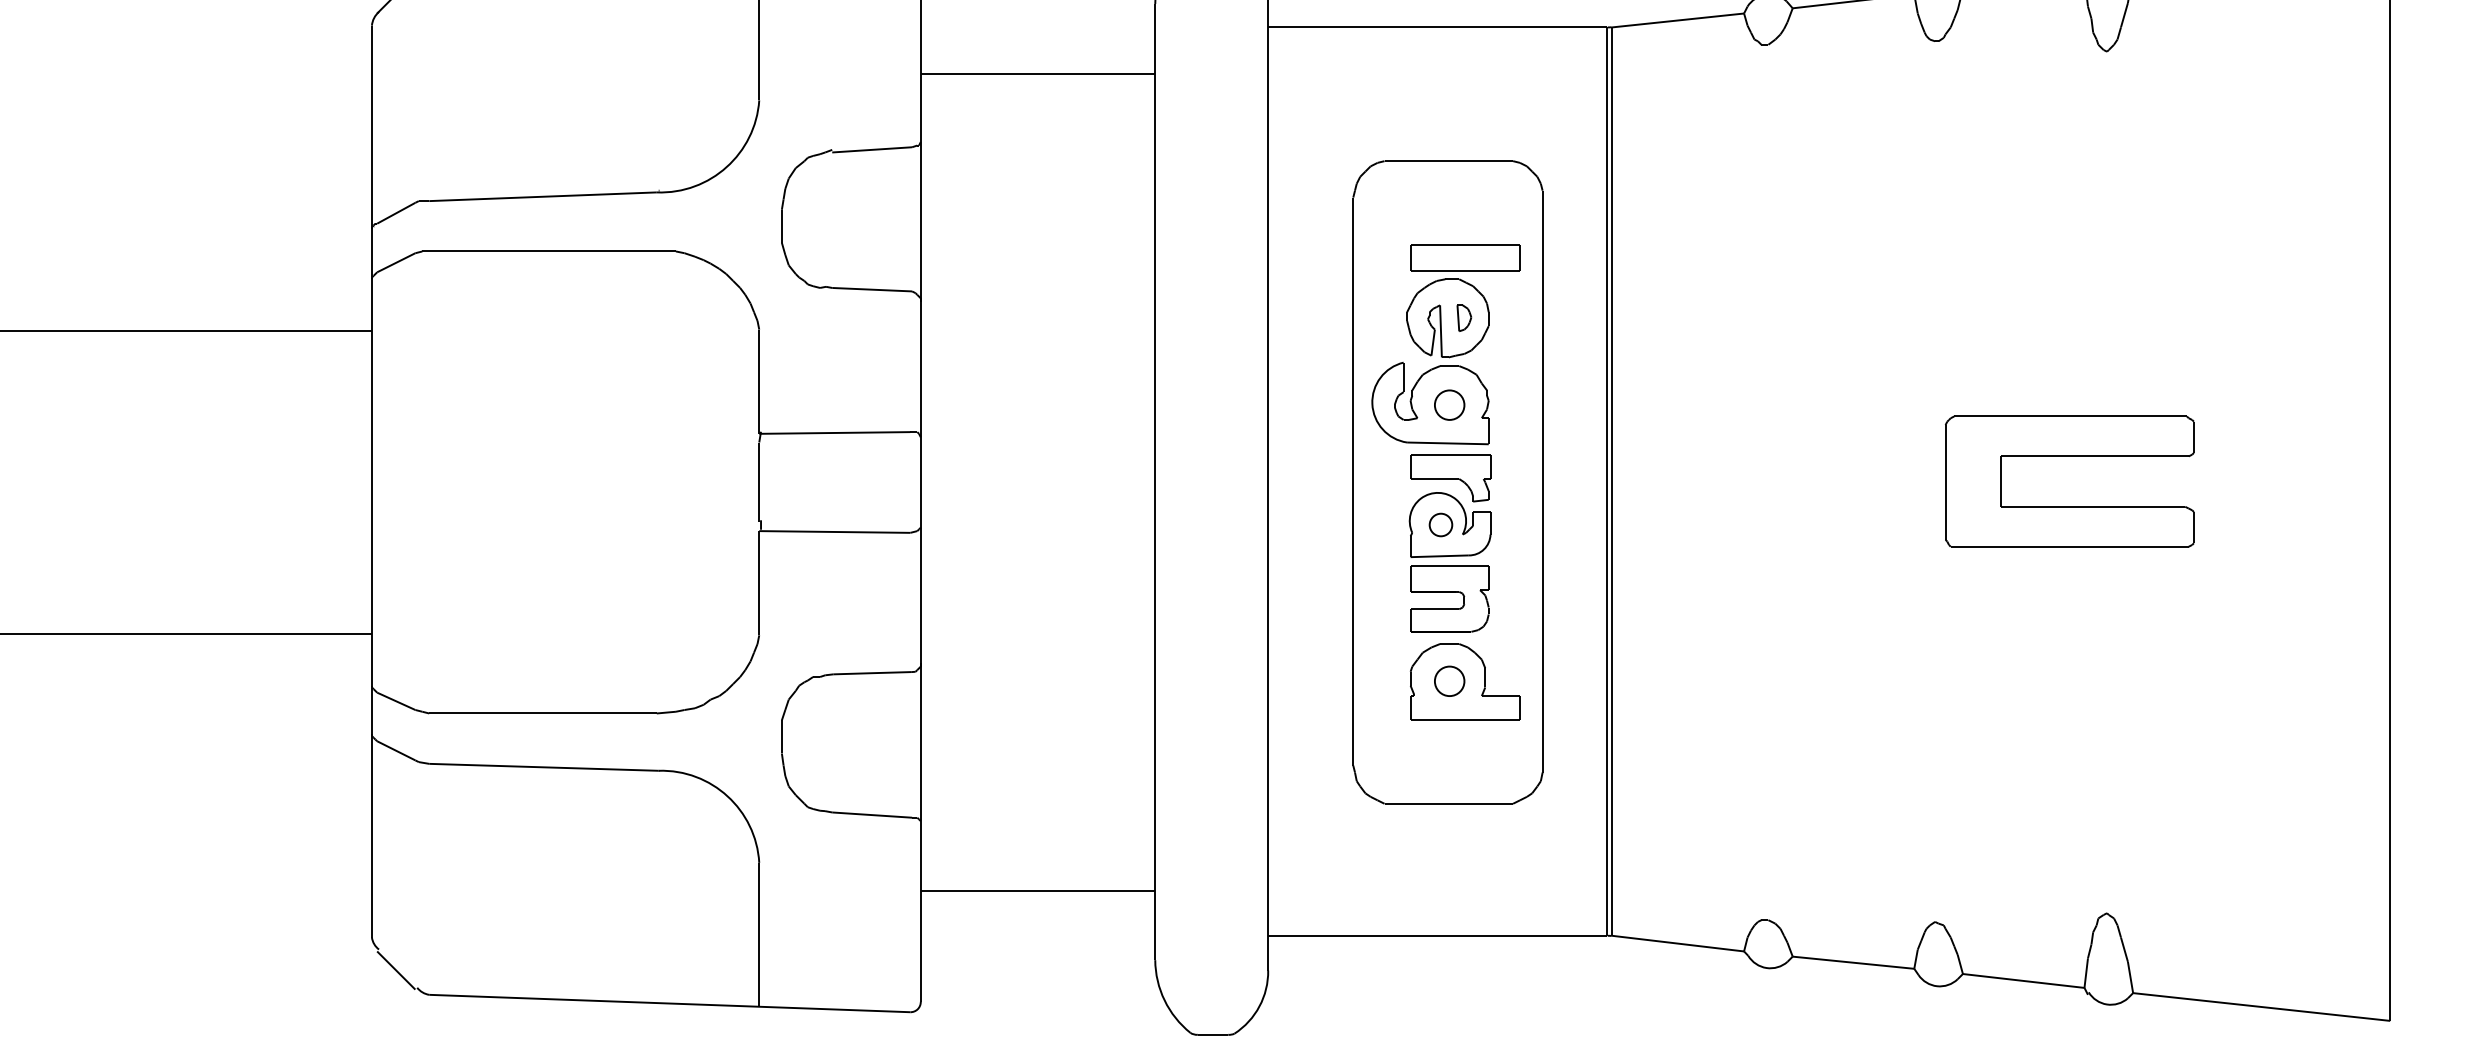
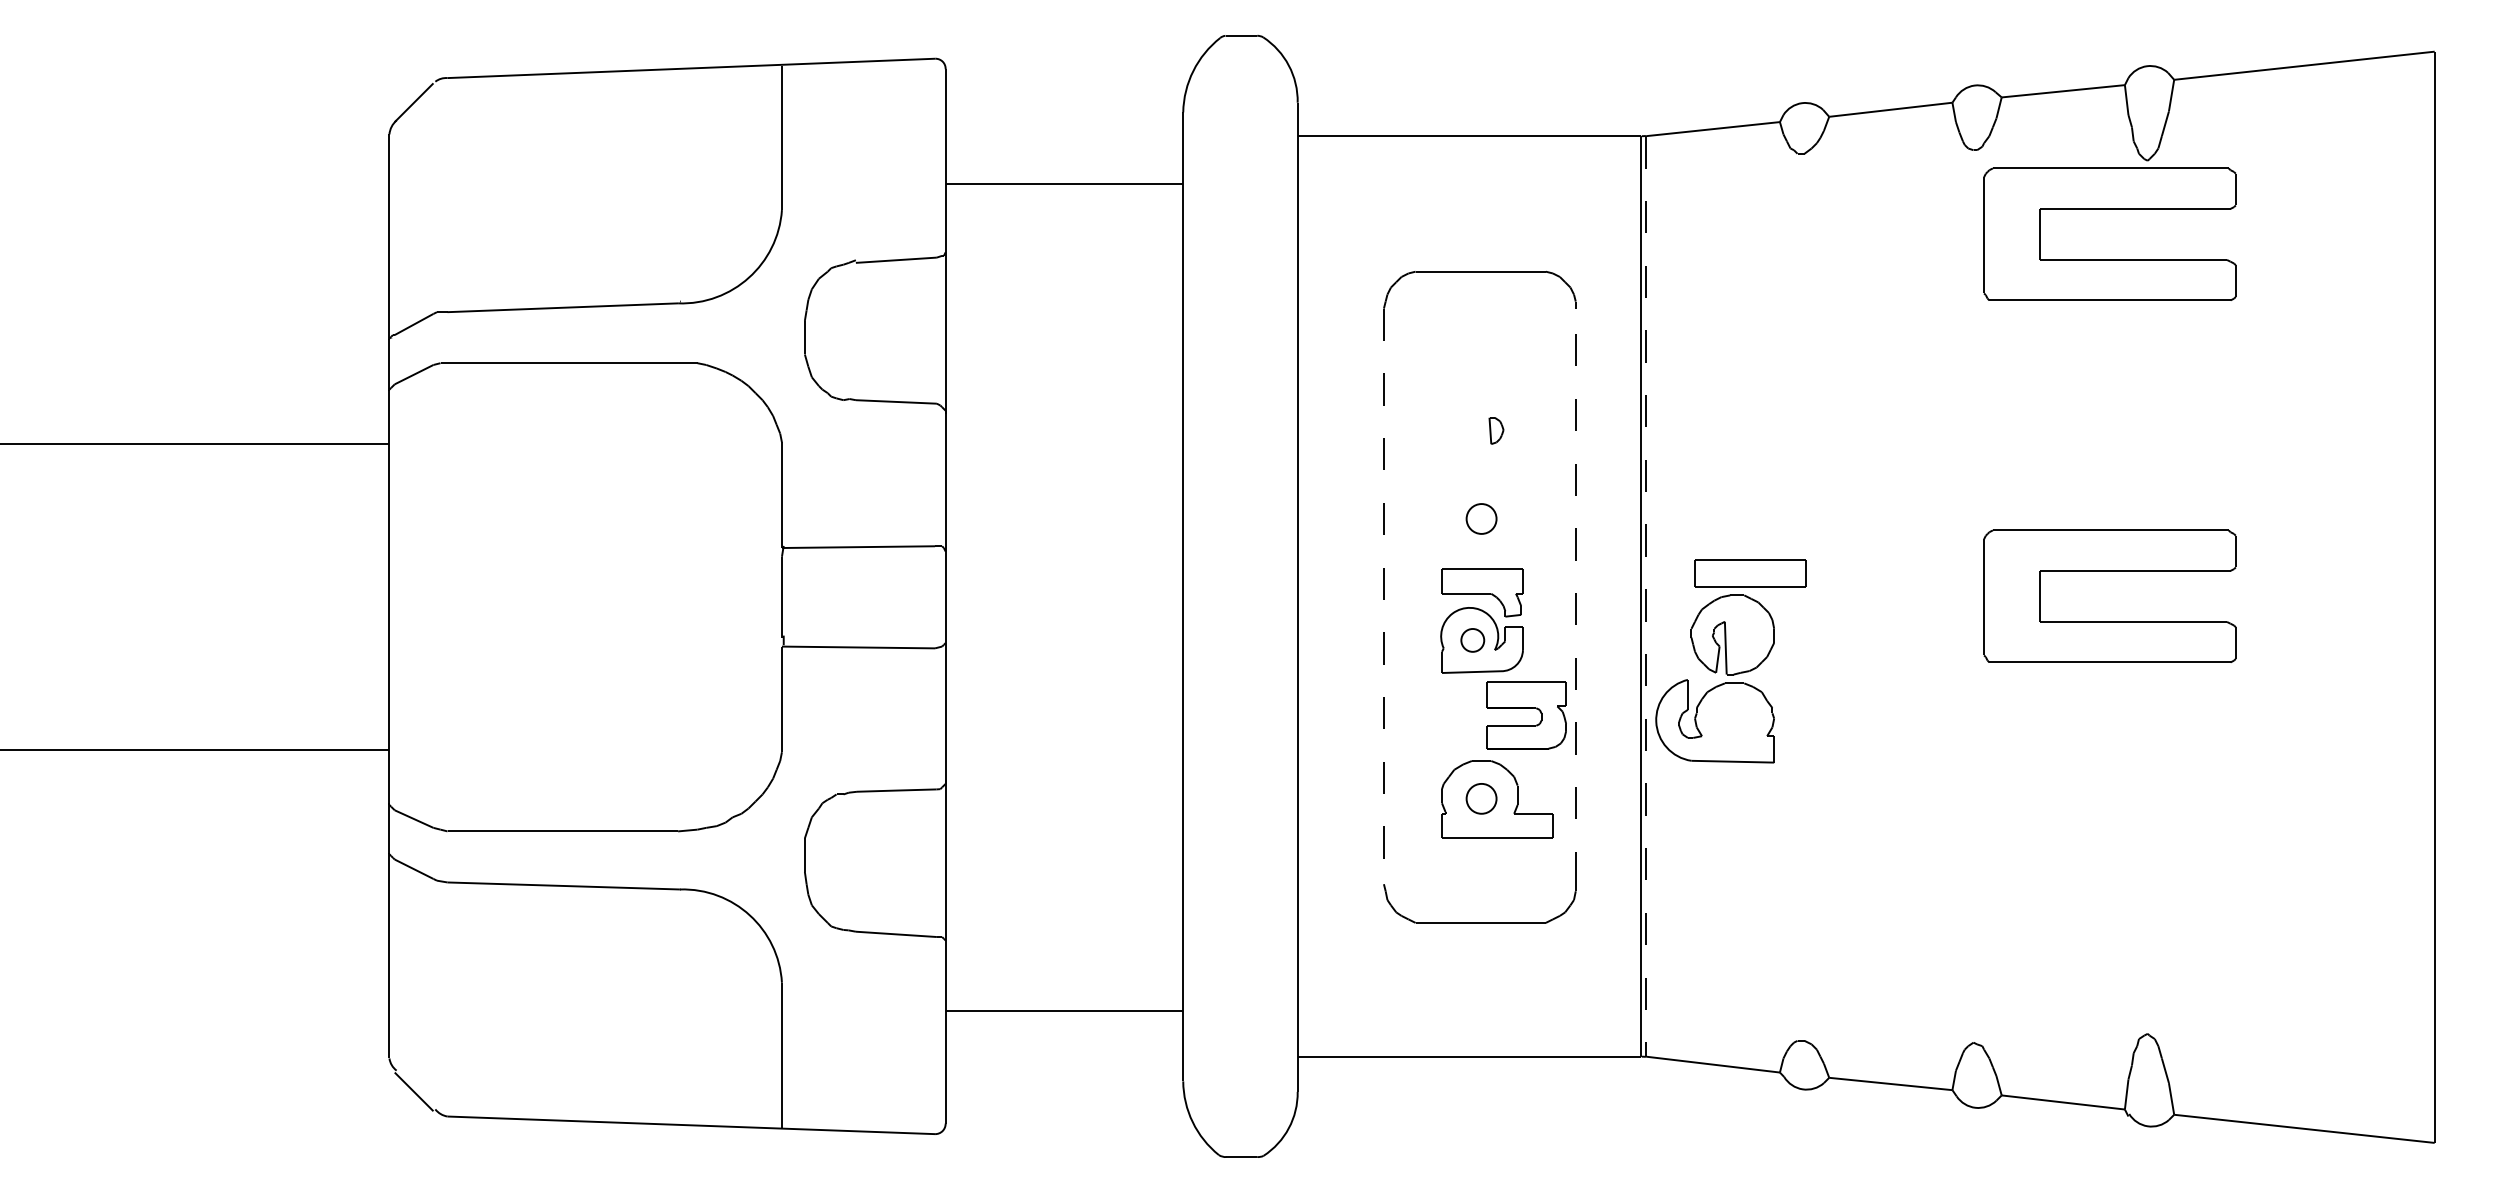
part: (2069, 99) -> (2109, 209), added
part: (1445, 344) -> (1730, 661), moved
line: (1352, 481) -> (1383, 596), solid -> dashed
line: (1542, 481) -> (1575, 596), solid -> dashed
line: (1612, 481) -> (1646, 596), solid -> dashed
part: (1449, 592) -> (1526, 708), moved

